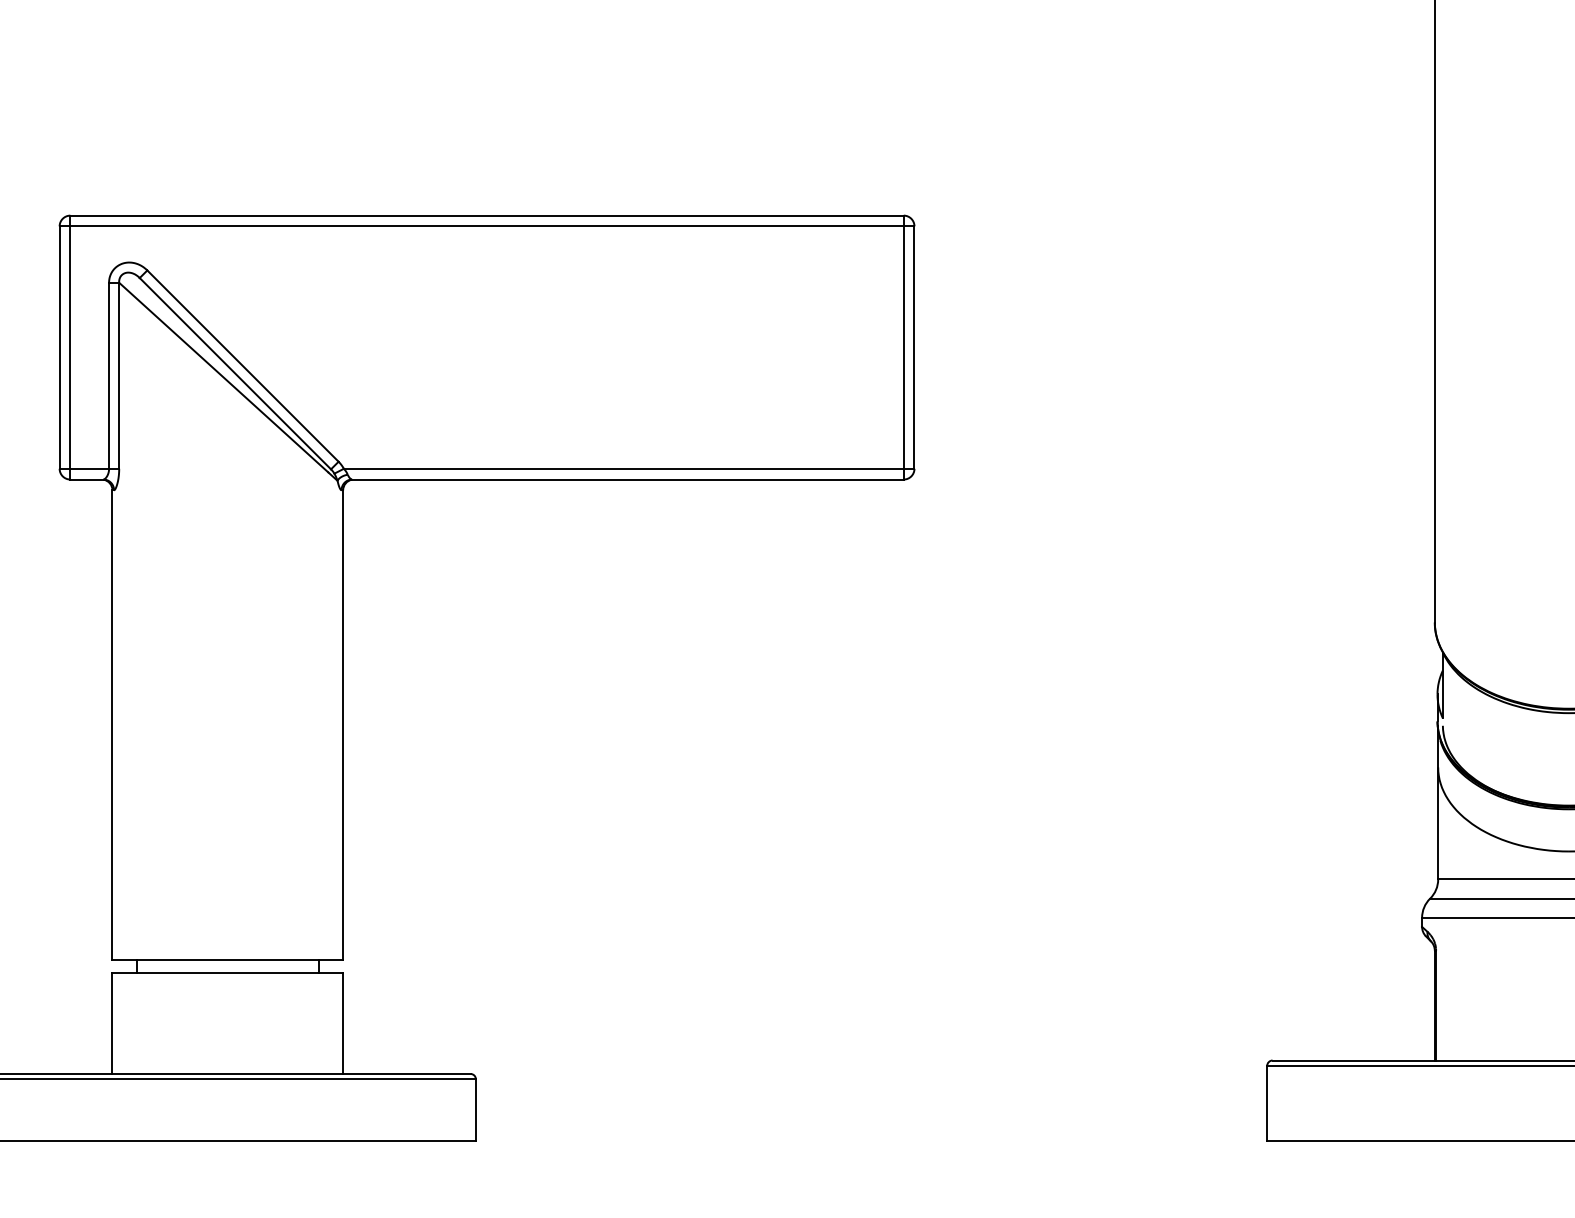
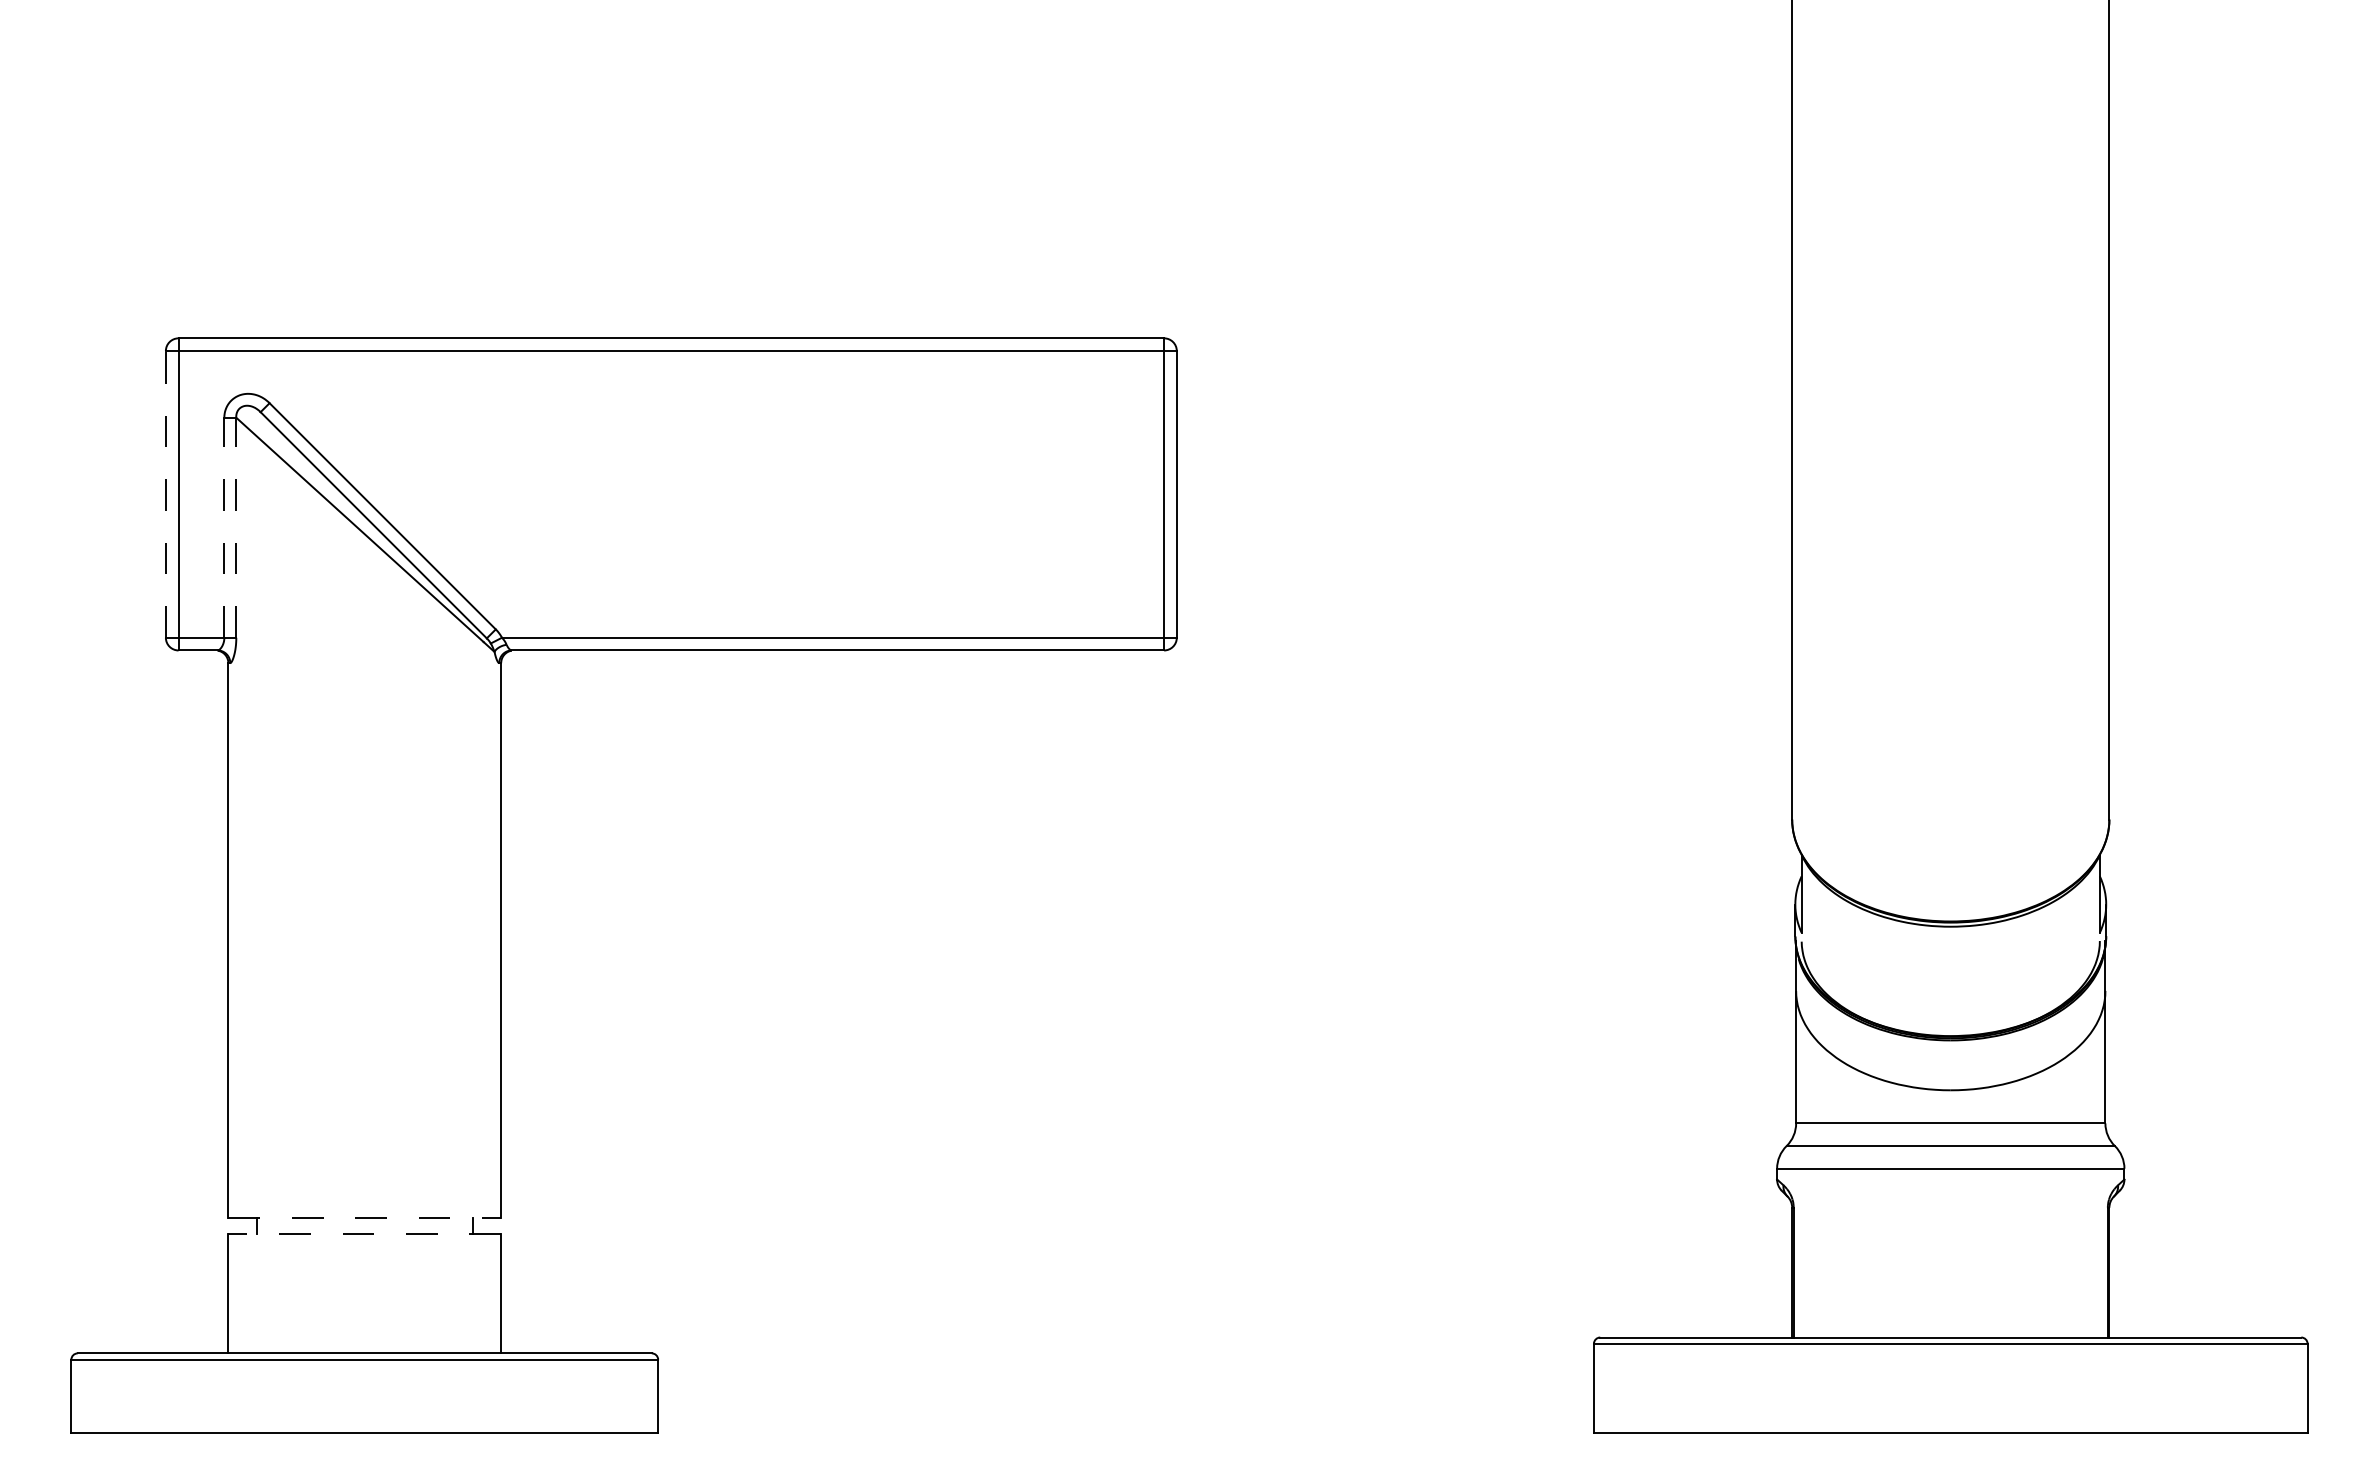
line: (59, 346) -> (165, 493), solid -> dashed
line: (109, 375) -> (224, 527), solid -> dashed
line: (119, 375) -> (236, 527), solid -> dashed
line: (228, 959) -> (365, 1218), solid -> dashed
line: (227, 973) -> (364, 1234), solid -> dashed

